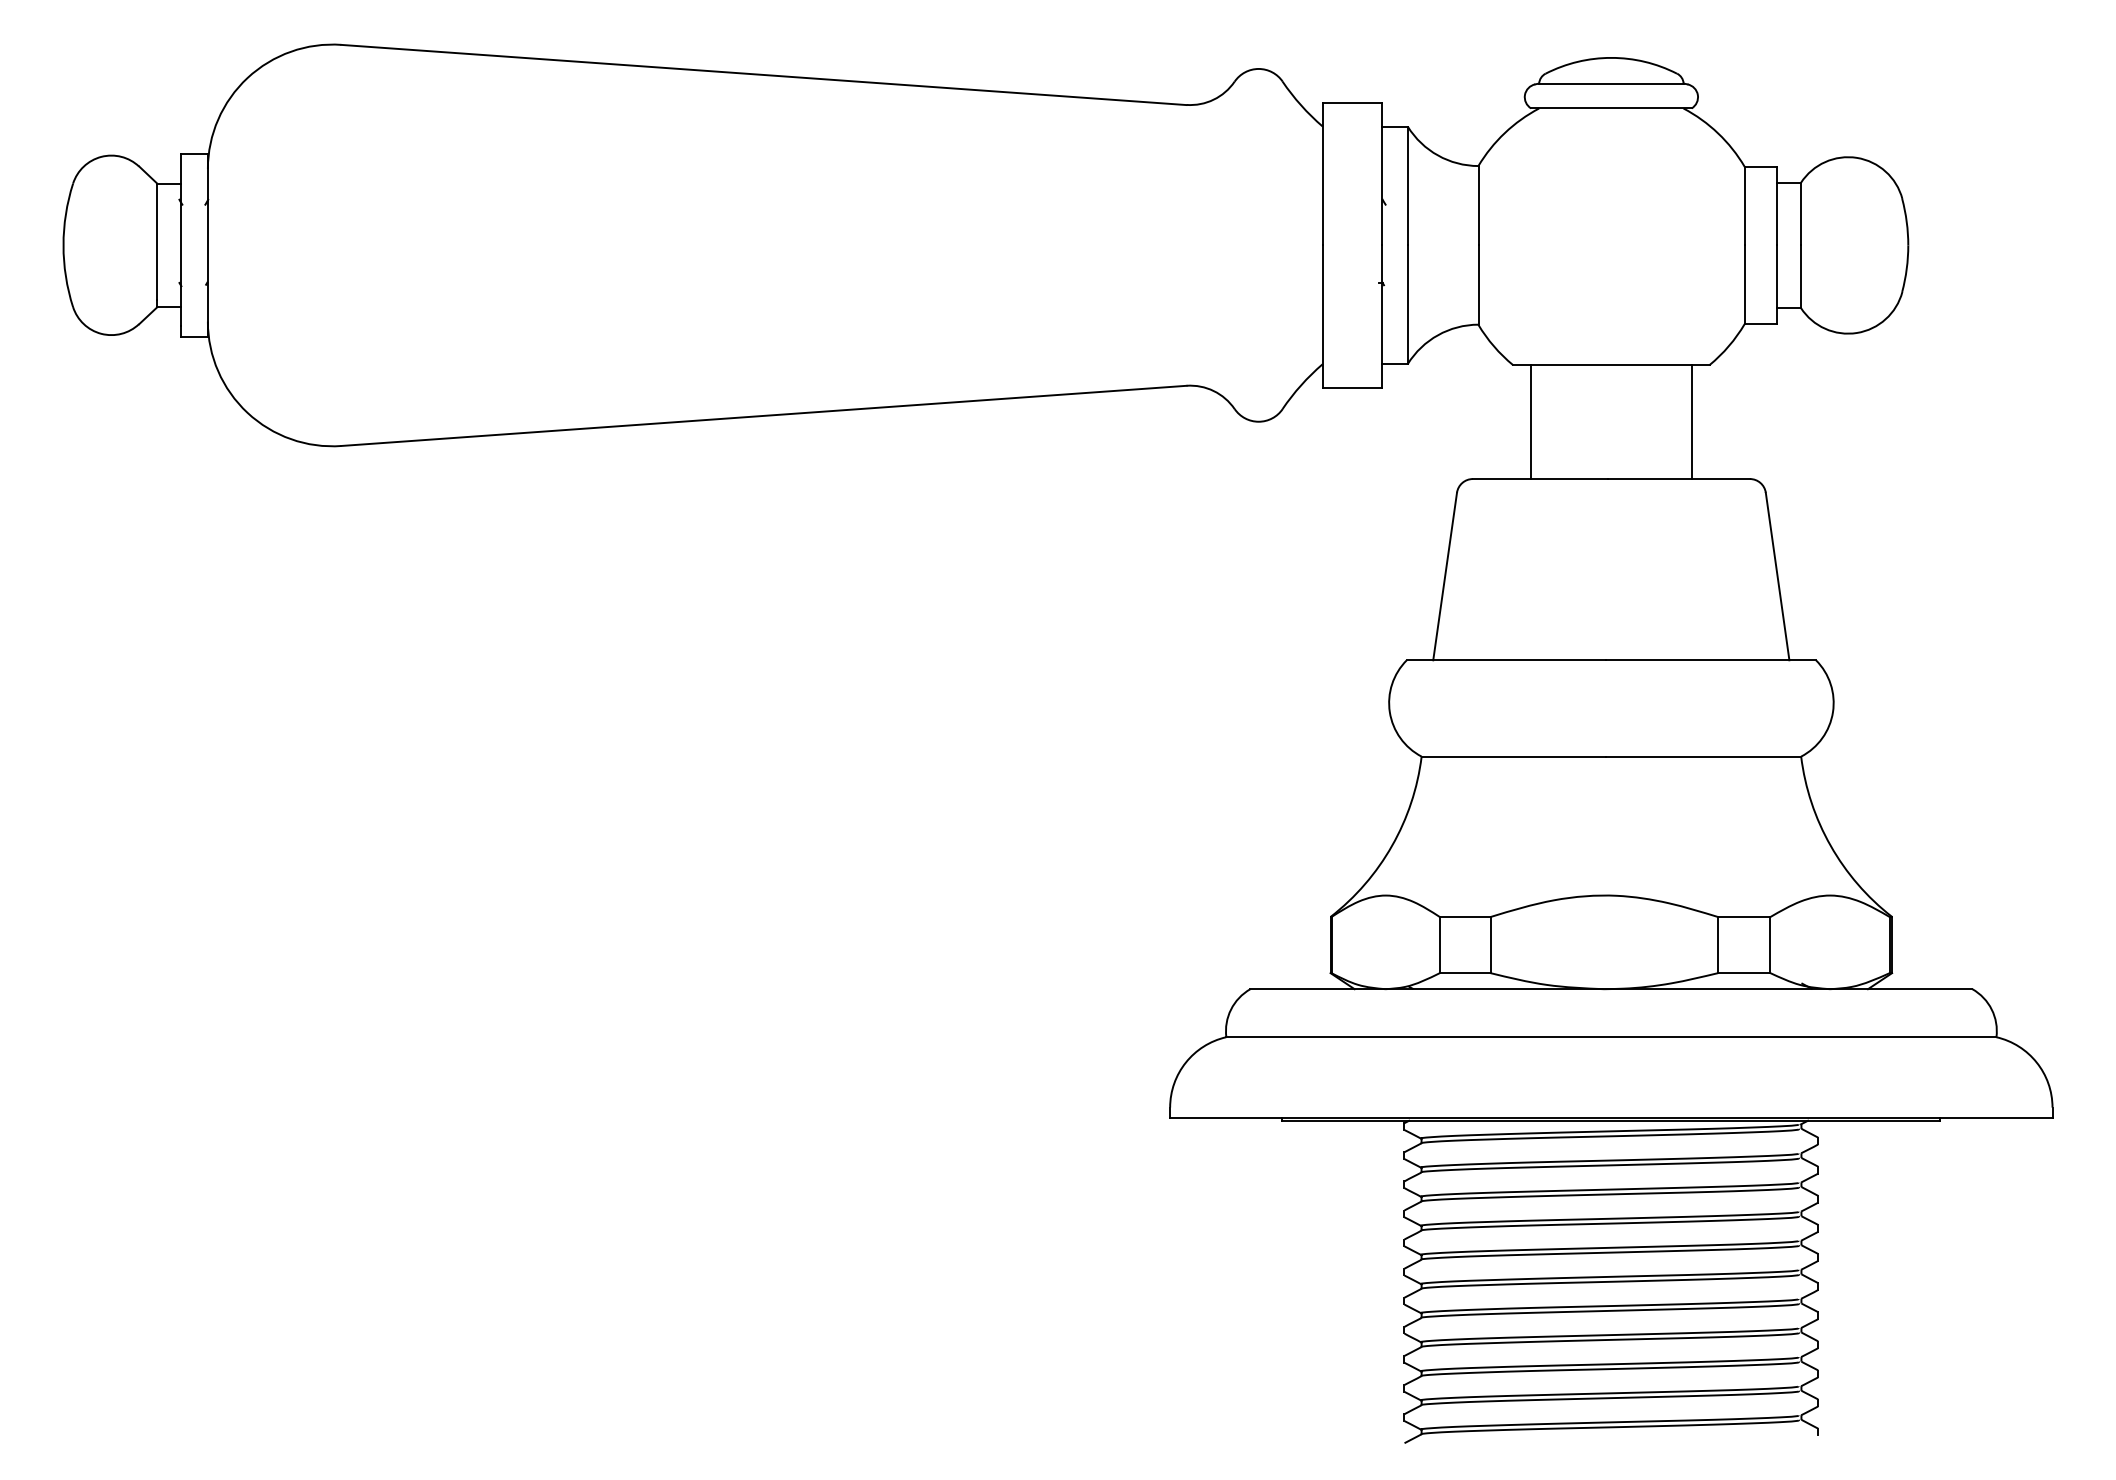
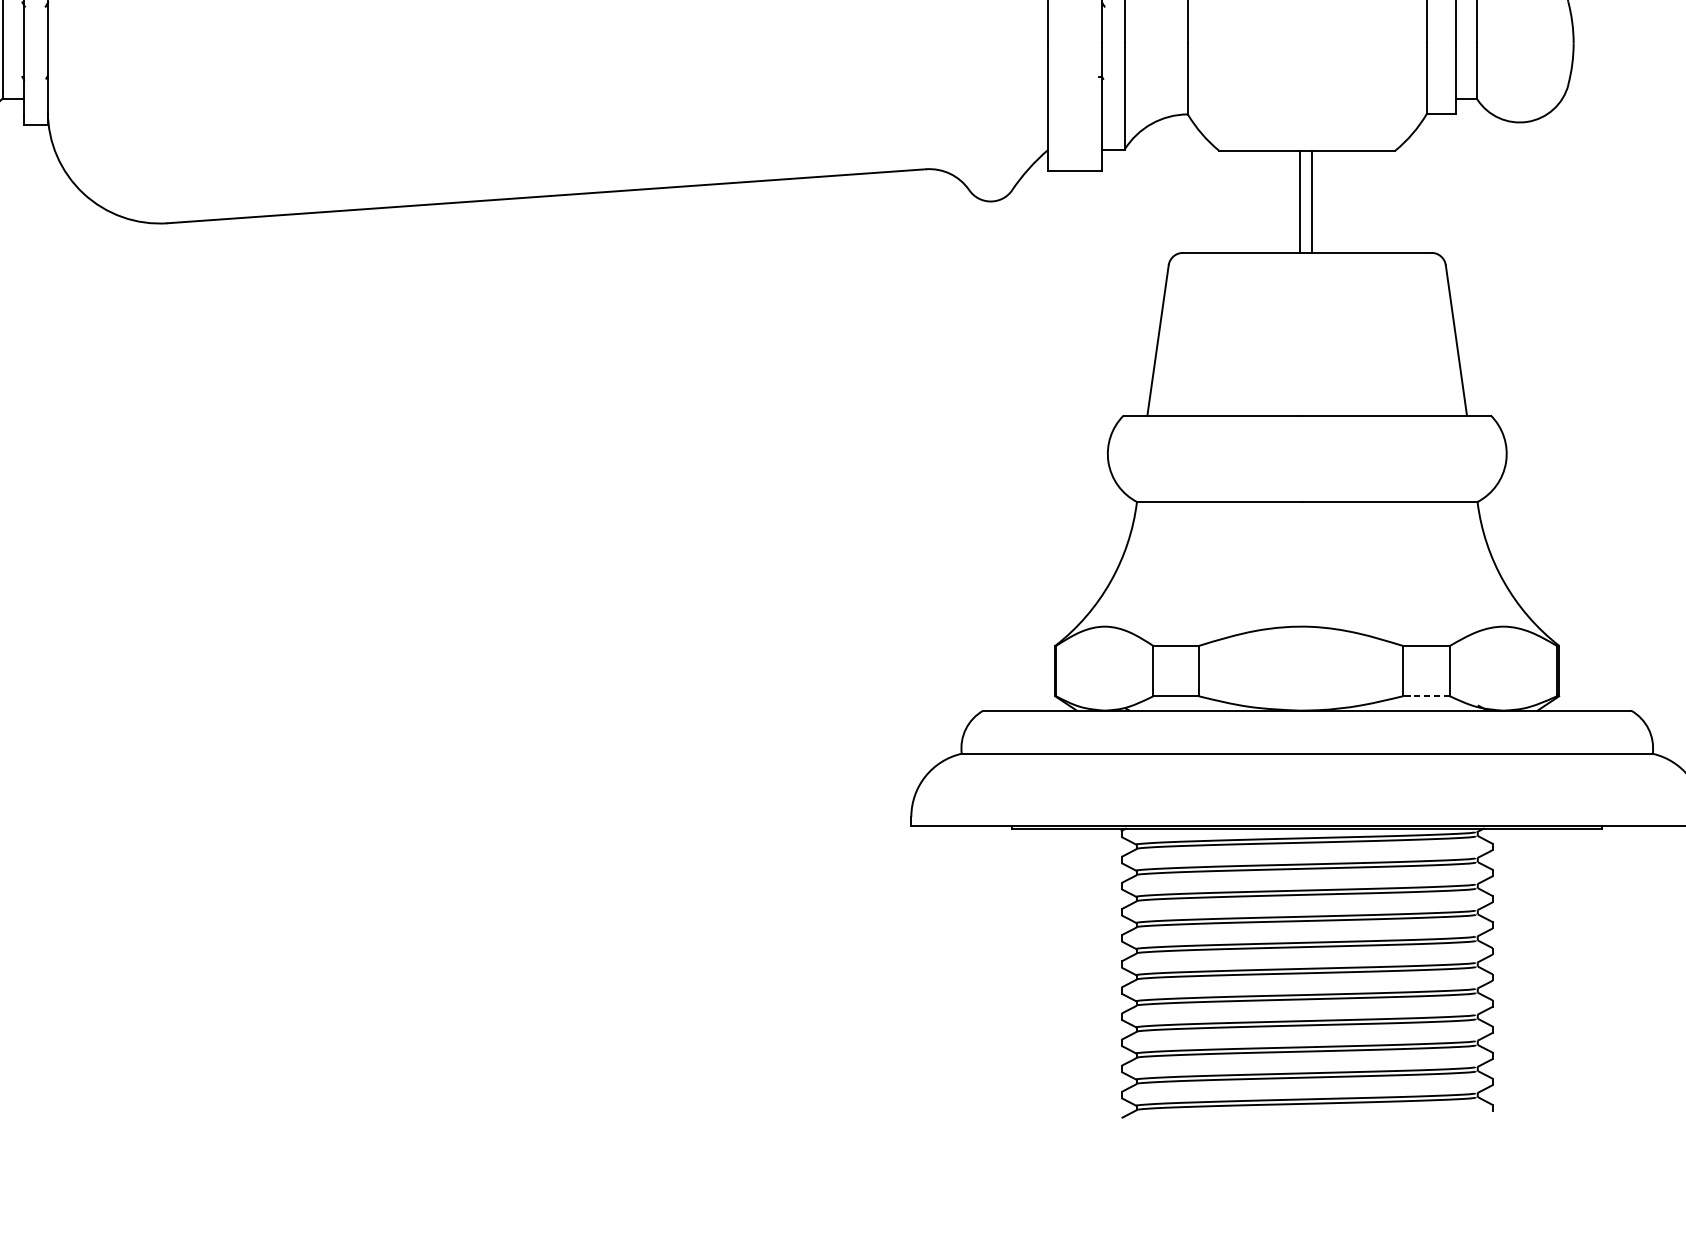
line: (1531, 422) -> (1300, 202), moved
line: (1691, 422) -> (1311, 202), moved
line: (1743, 973) -> (1425, 696), solid -> dashed

